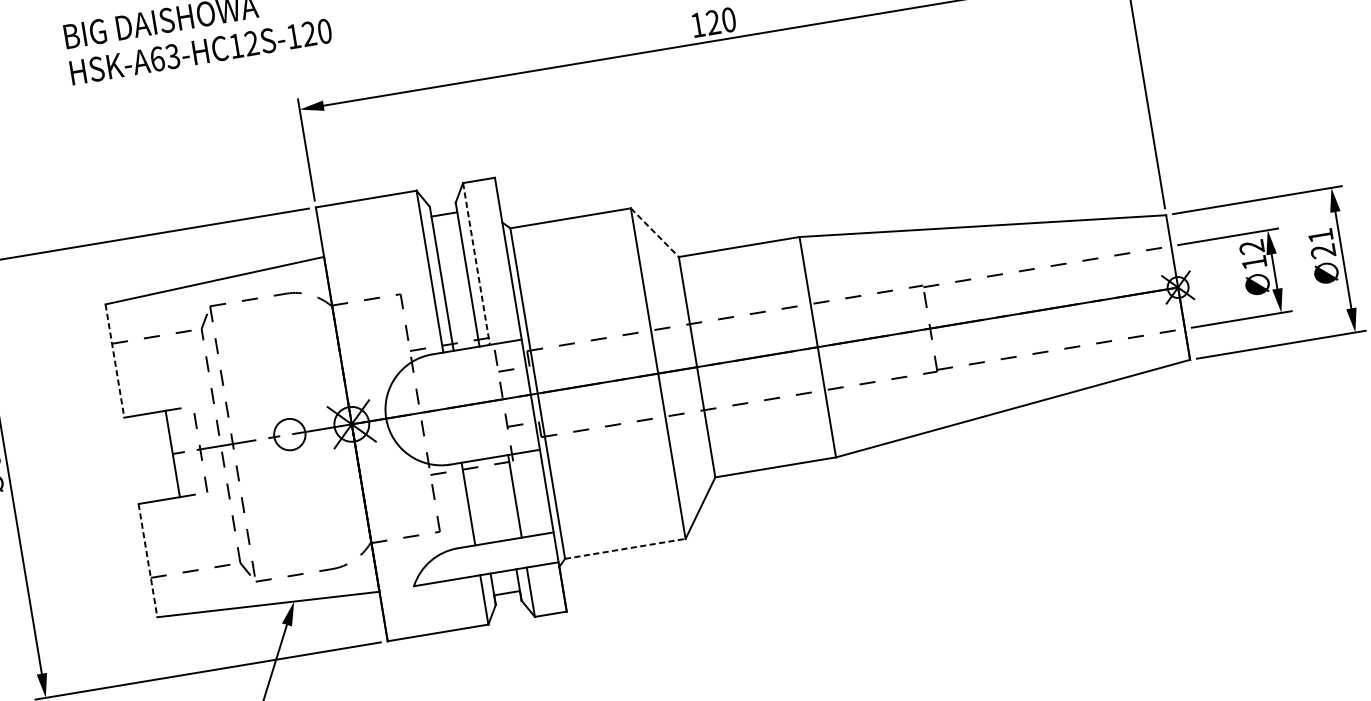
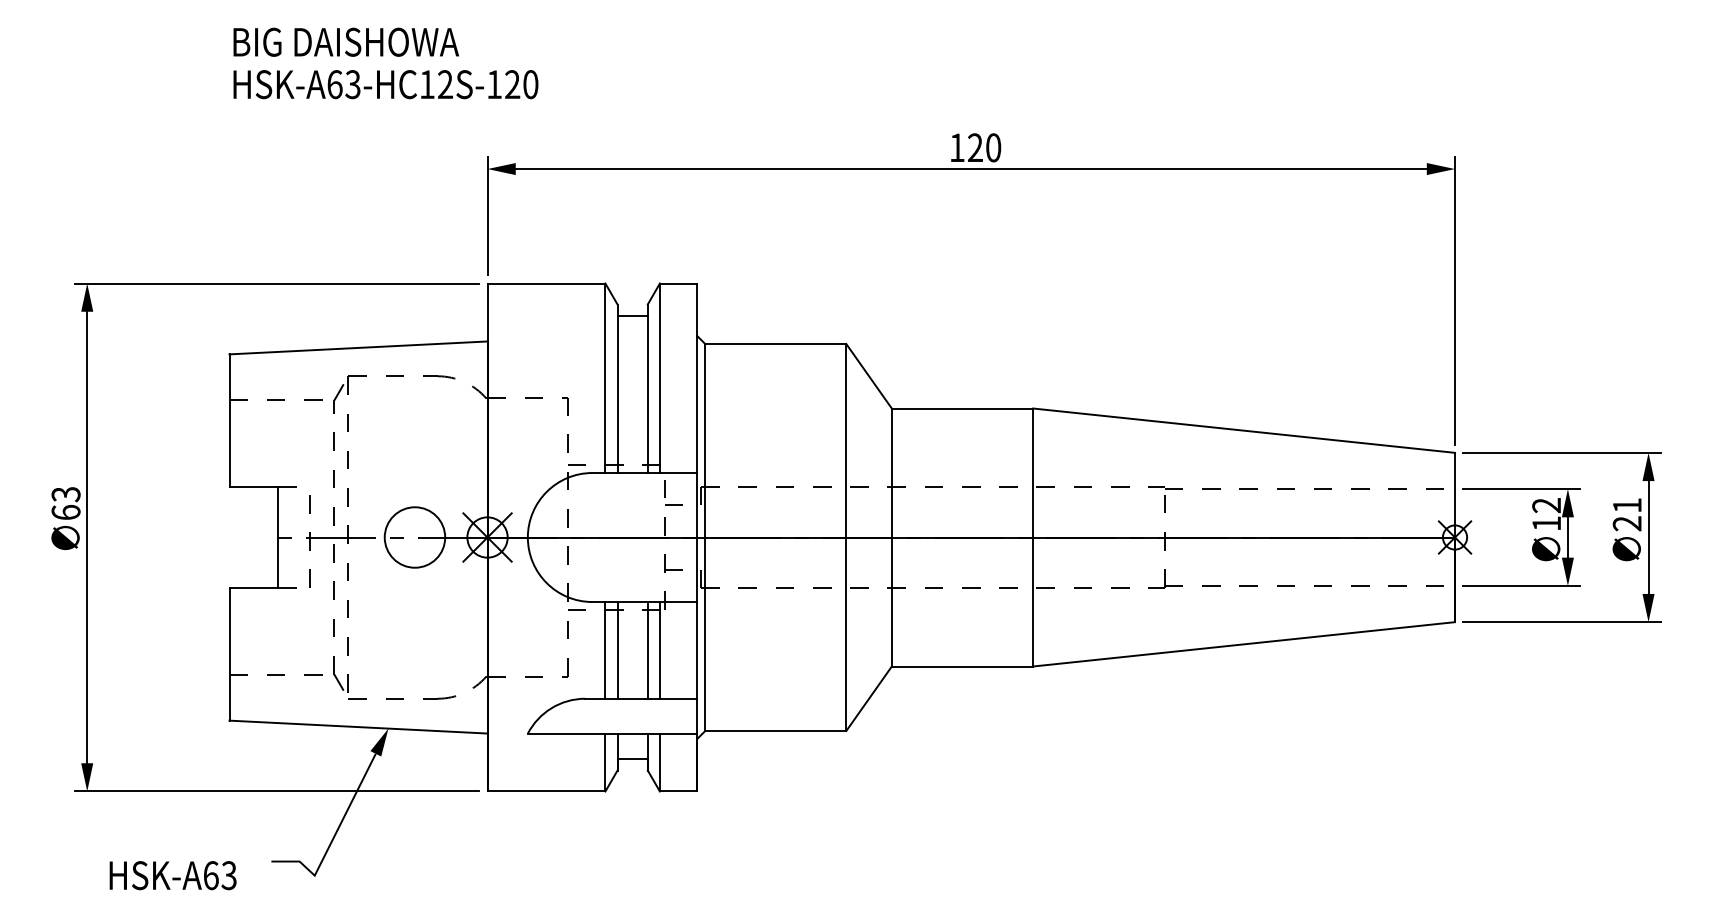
line: (655, 232) -> (869, 376), dashed -> solid
line: (476, 264) -> (659, 378), dashed -> solid
line: (115, 361) -> (229, 421), dashed -> solid
circle: (289, 434) -> (414, 537), size x1.67
line: (504, 498) -> (647, 650), added
line: (478, 502) -> (617, 650), added
line: (625, 549) -> (775, 731), dashed -> solid
line: (147, 560) -> (229, 654), dashed -> solid

